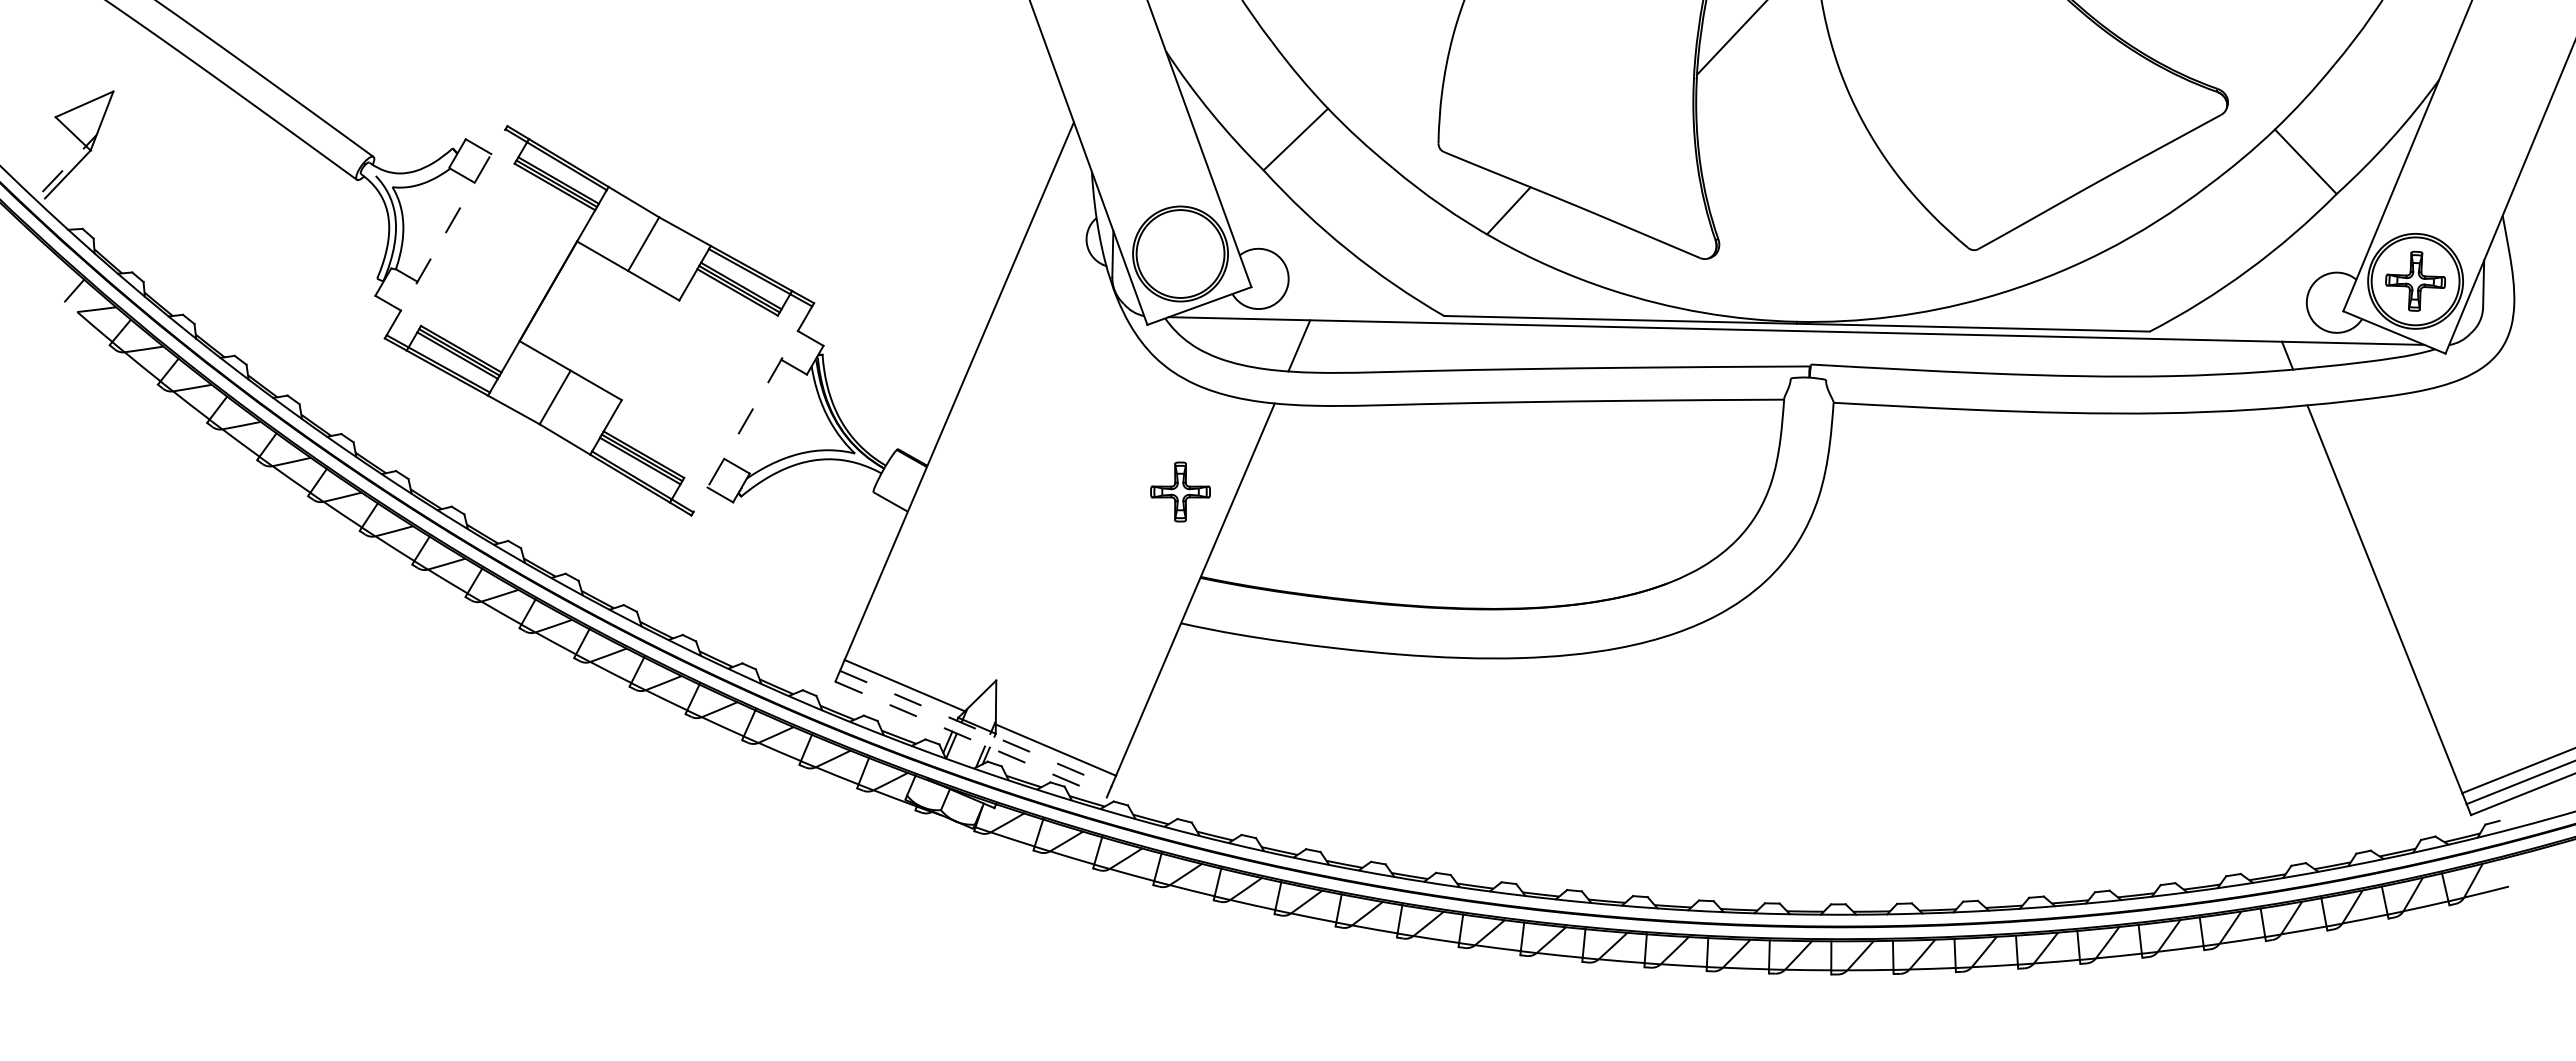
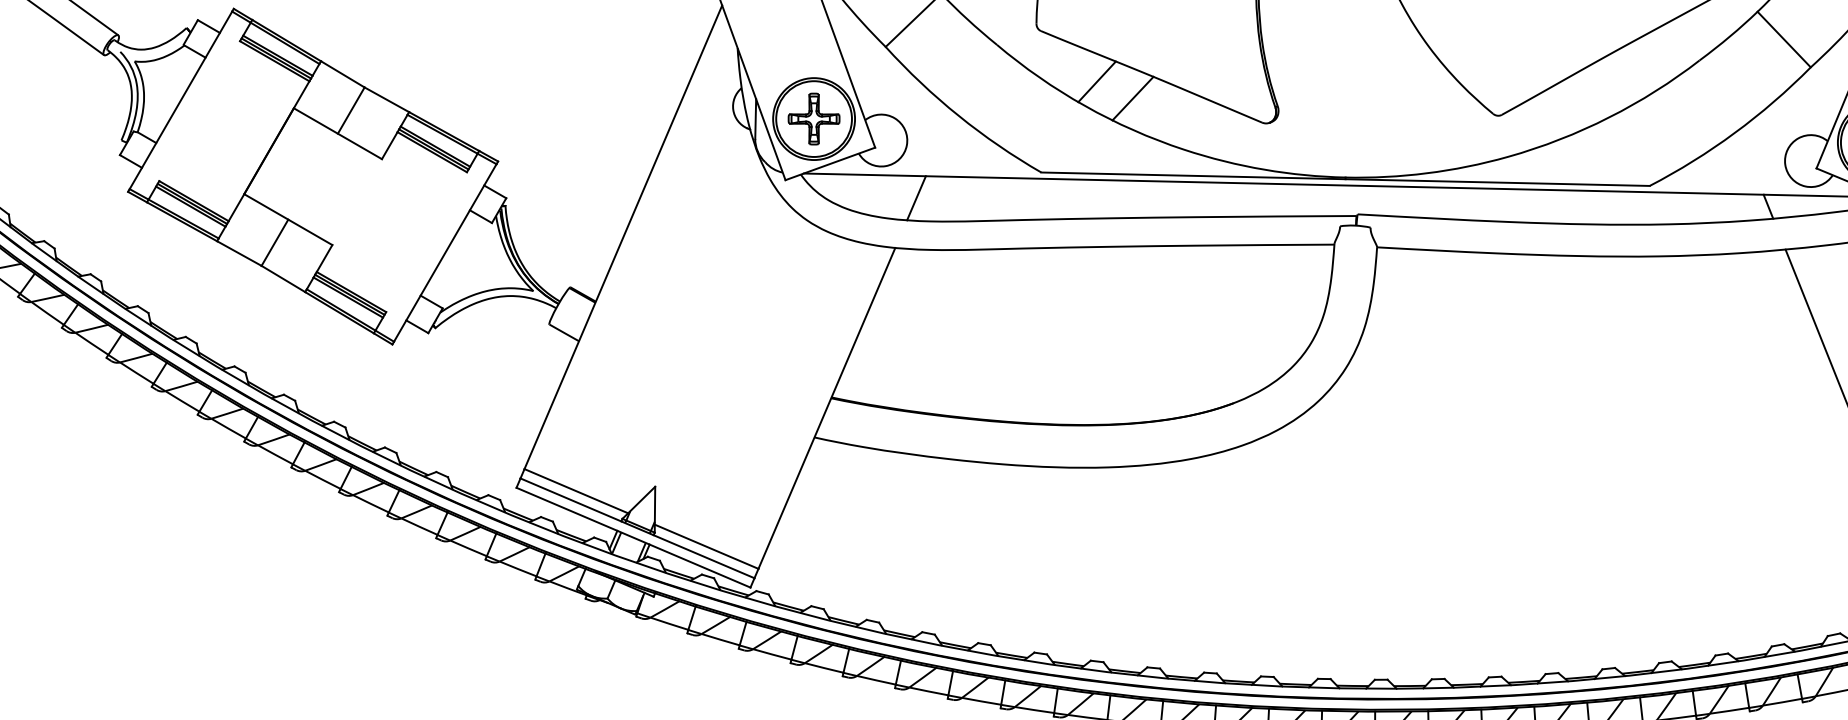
line: (1550, 230) -> (1133, 98), added
line: (446, 232) -> (181, 100), dashed -> solid
line: (752, 409) -> (445, 253), dashed -> solid
part: (1180, 491) -> (814, 118), moved
line: (975, 728) -> (637, 528), dashed -> solid
line: (971, 739) -> (633, 537), dashed -> solid

